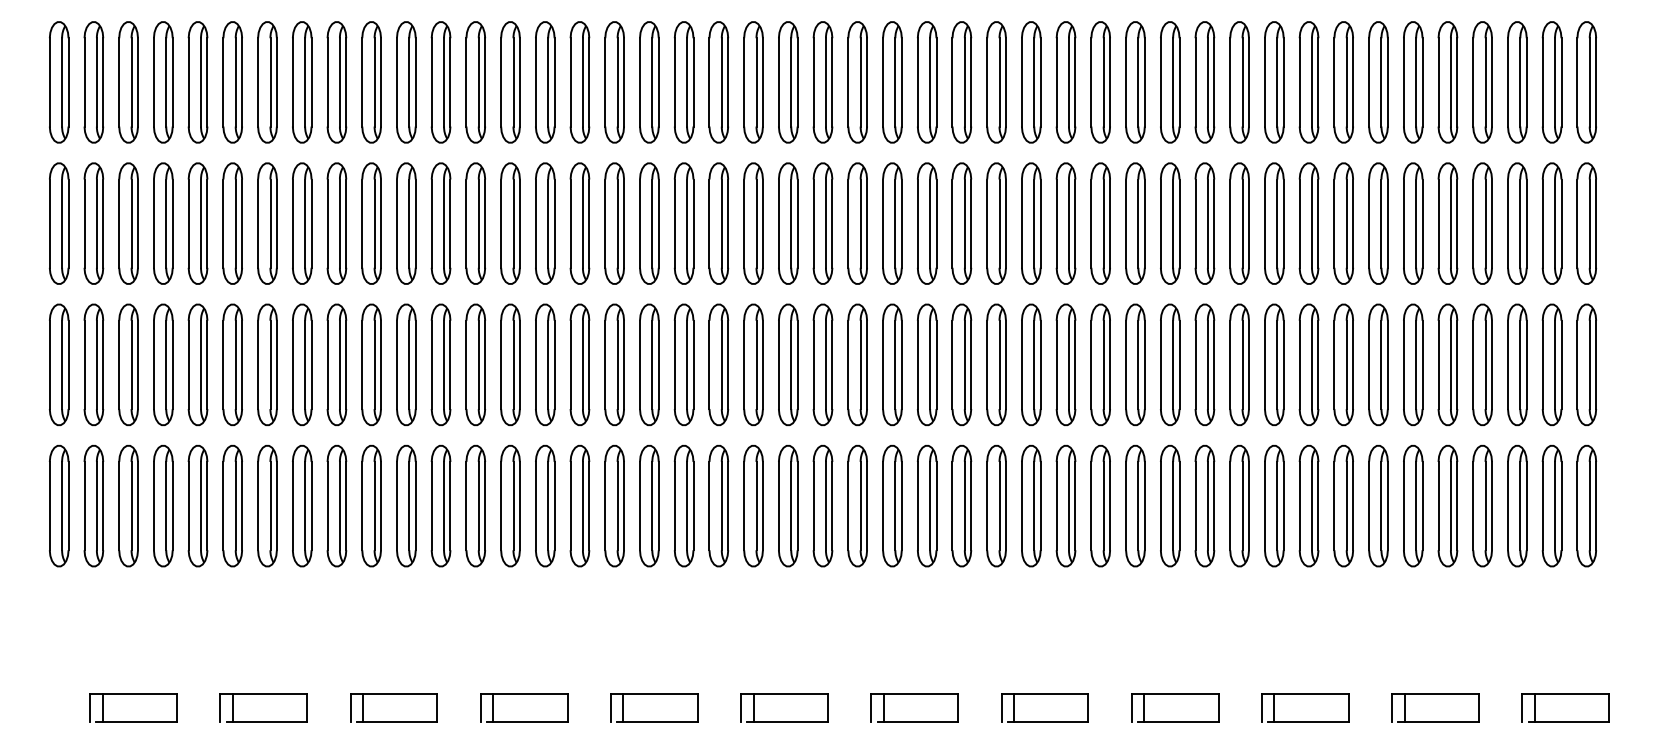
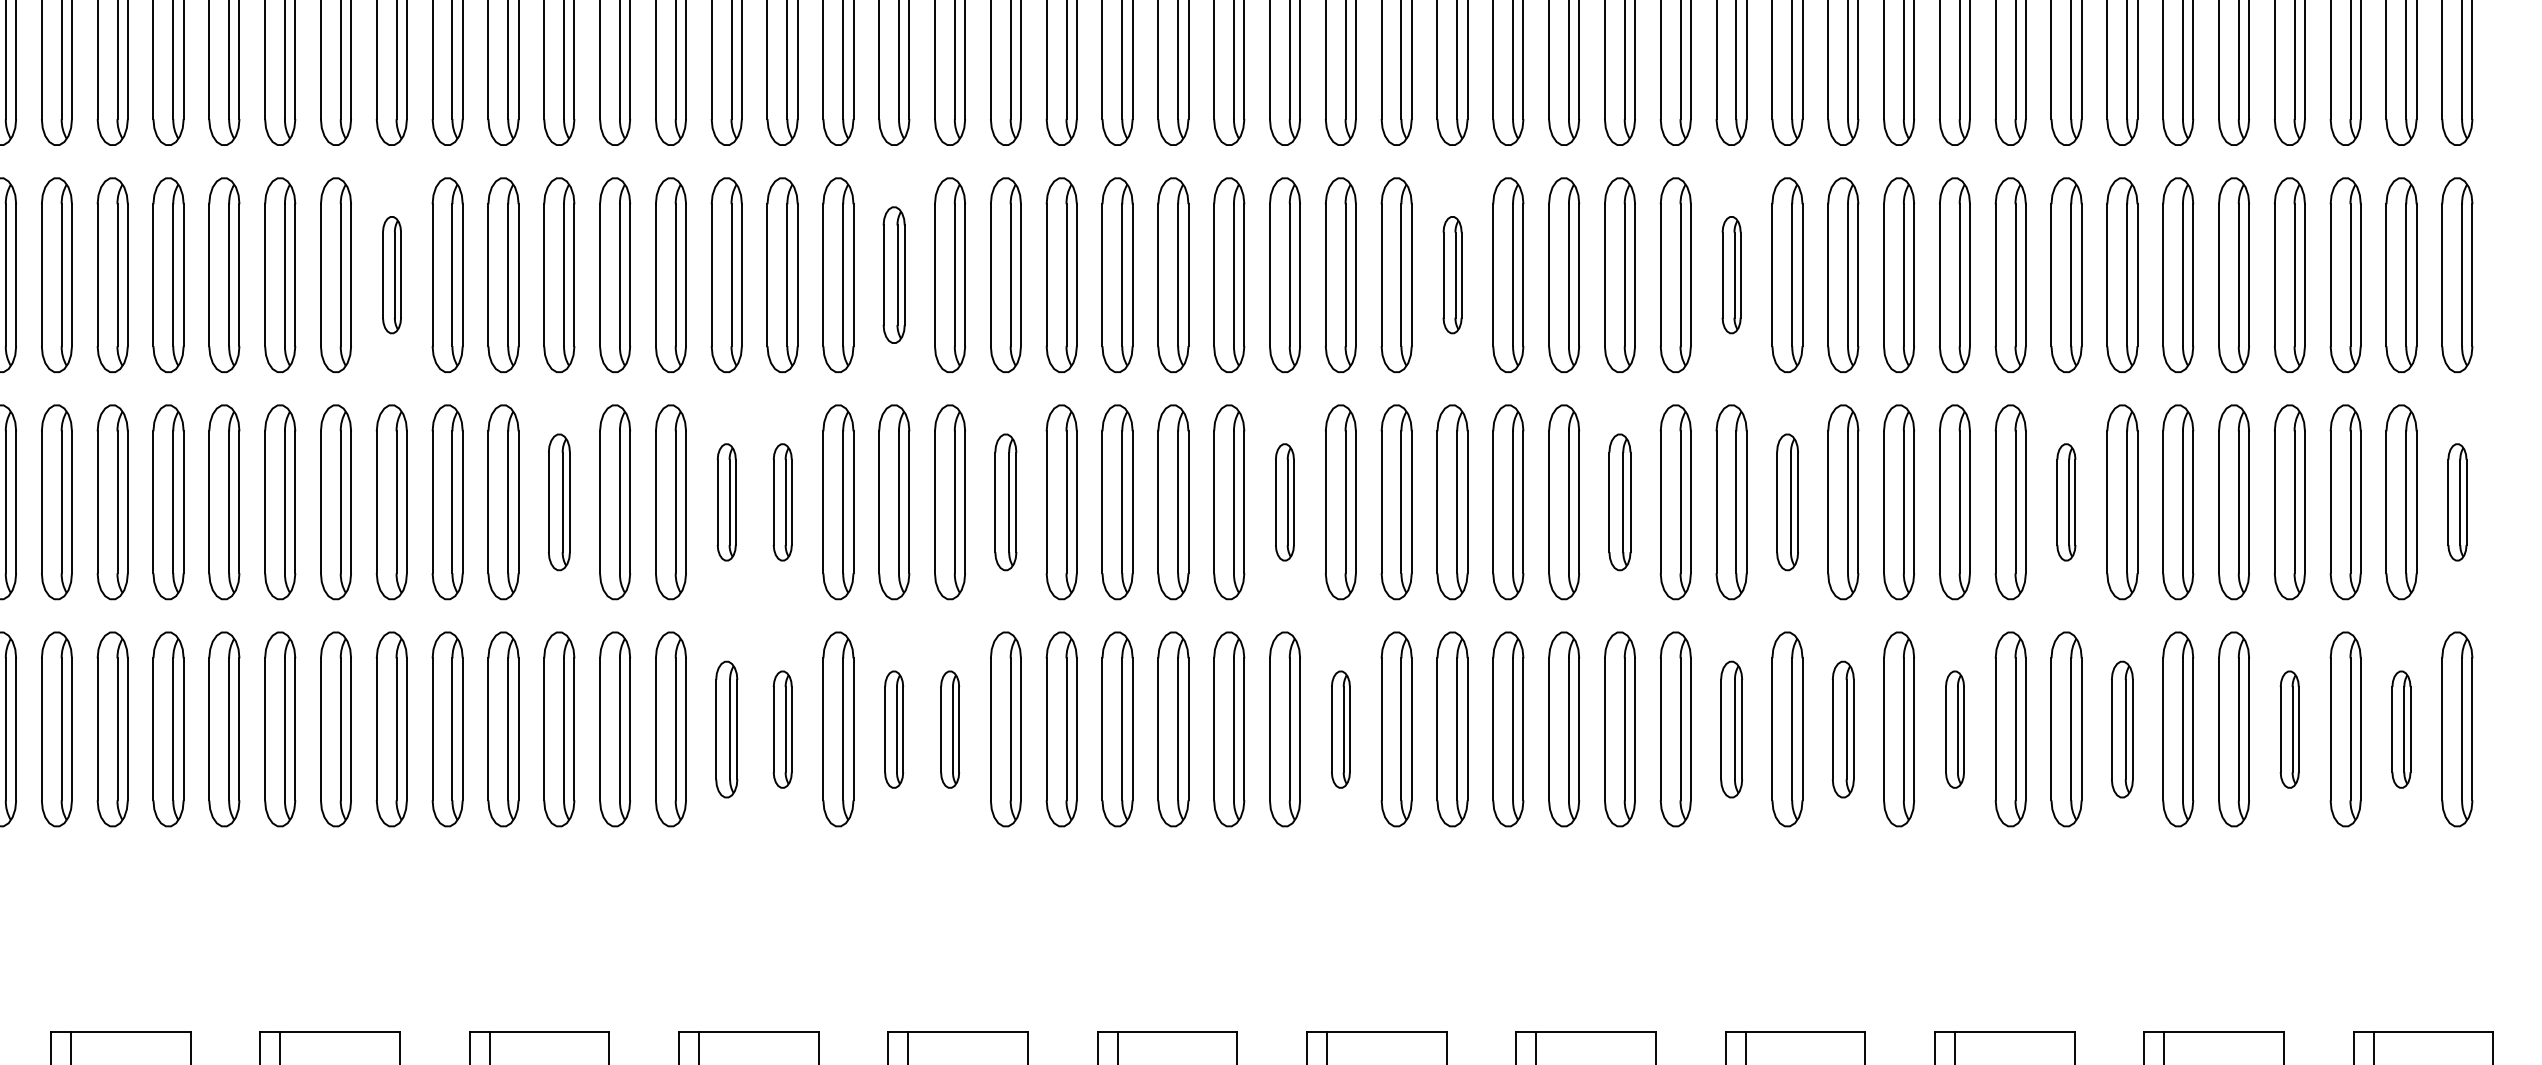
part: (302, 223) -> (392, 274), size x0.6
part: (614, 223) -> (893, 274), size x0.7
part: (961, 223) -> (1451, 274), size x0.6
part: (1135, 223) -> (1731, 274), size x0.6
part: (406, 364) -> (559, 501), size x0.7
part: (510, 364) -> (726, 501), size x0.6
part: (545, 364) -> (783, 501), size x0.6
part: (683, 364) -> (1004, 501), size x0.7
part: (857, 364) -> (1284, 501), size x0.6
part: (1065, 364) -> (1619, 501), size x0.7
part: (1170, 364) -> (1787, 501), size x0.7
part: (1343, 364) -> (2066, 501), size x0.6
part: (1586, 364) -> (2456, 501), size x0.6
part: (510, 506) -> (726, 730), size x0.7
part: (545, 506) -> (783, 730), size x0.6
part: (614, 506) -> (893, 730), size x0.6
part: (649, 506) -> (950, 730), size x0.6
part: (892, 506) -> (1340, 730), size x0.6
part: (1135, 506) -> (1731, 730), size x0.7
part: (1204, 506) -> (1842, 730), size x0.7
part: (1274, 506) -> (1955, 730), size x0.6
part: (1378, 506) -> (2122, 730), size x0.7
part: (1482, 506) -> (2289, 730), size x0.6
part: (1551, 506) -> (2400, 730), size x0.6

